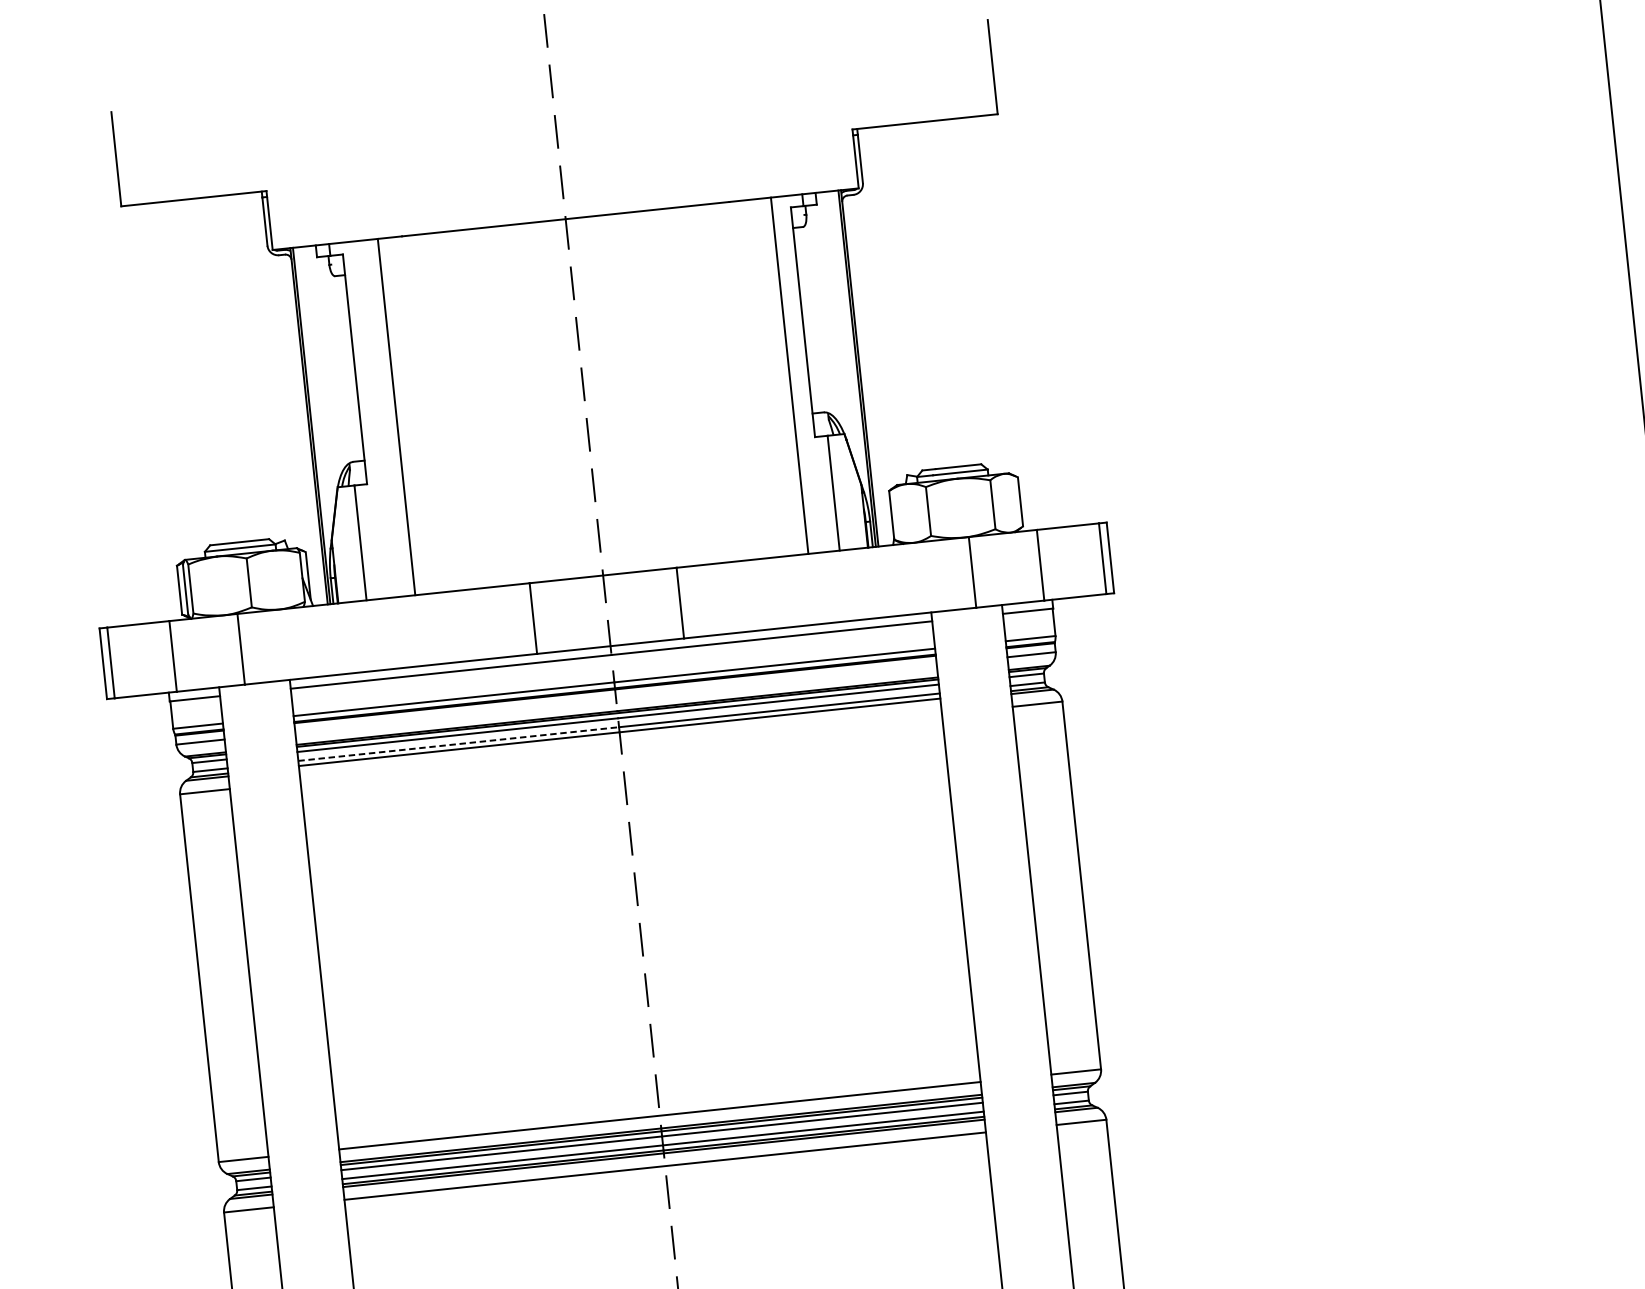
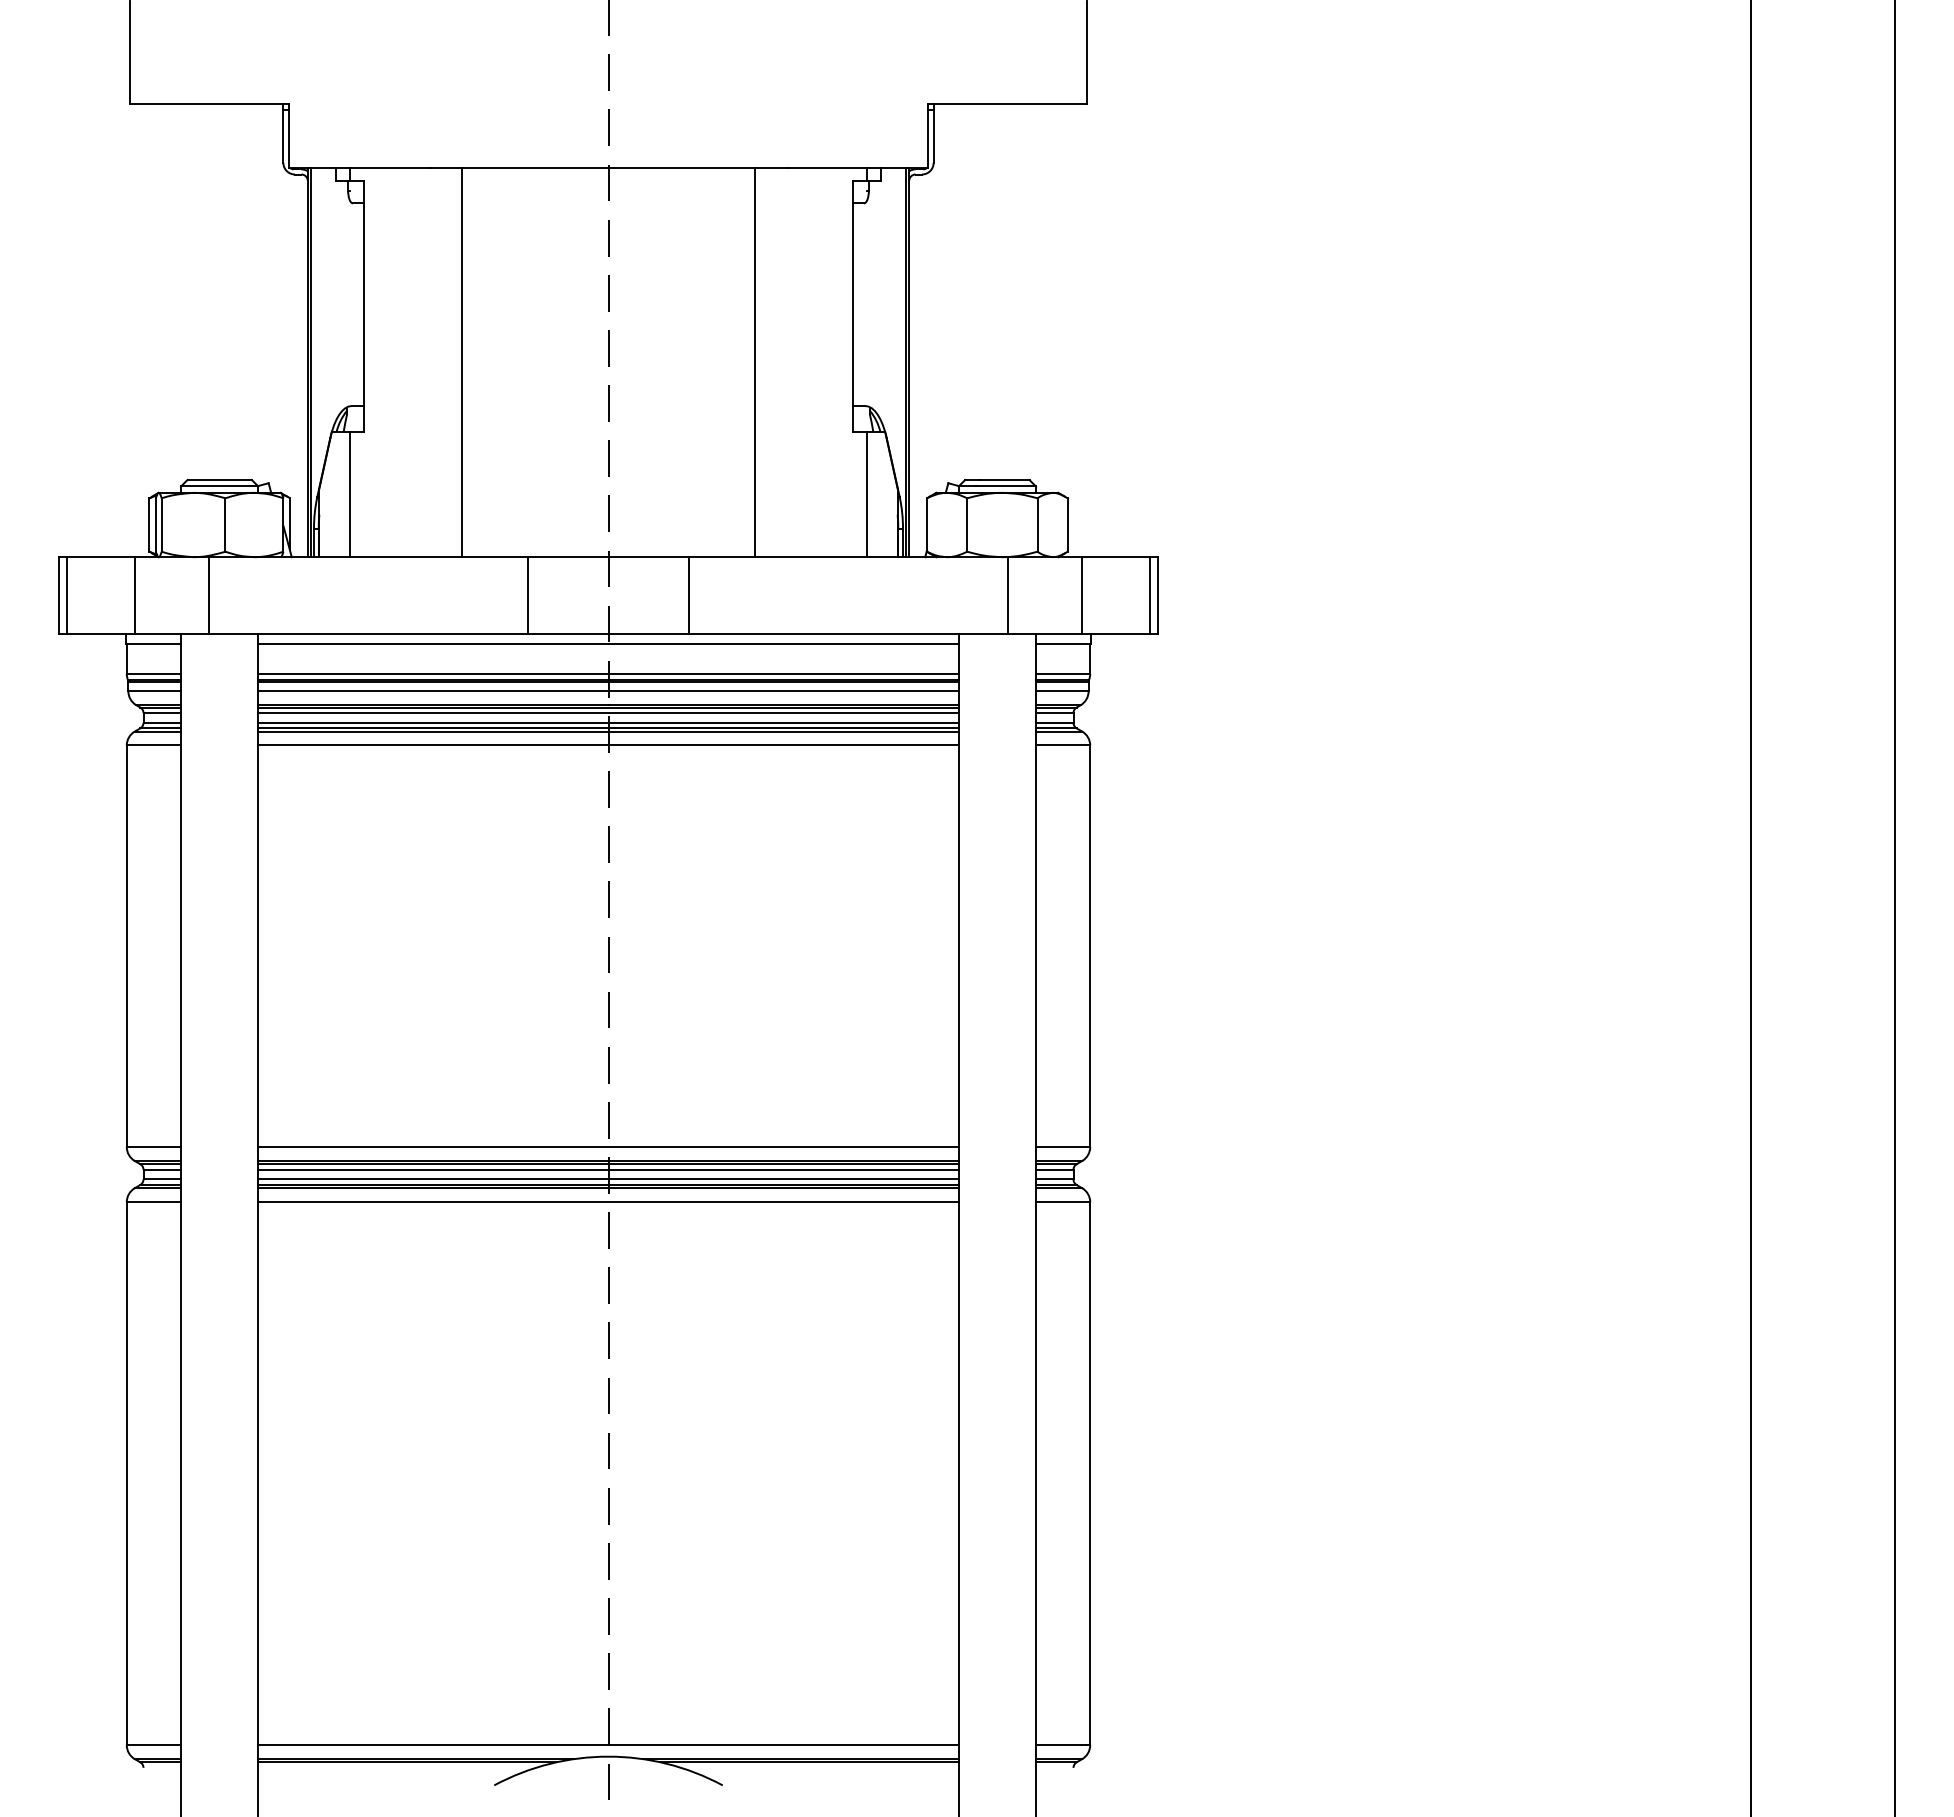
line: (789, 375) -> (754, 362), moved
line: (396, 416) -> (462, 362), moved
line: (616, 698) -> (608, 691), added
line: (619, 735) -> (608, 731), added
line: (458, 743) -> (433, 722), dashed -> solid
line: (621, 747) -> (608, 745), added

